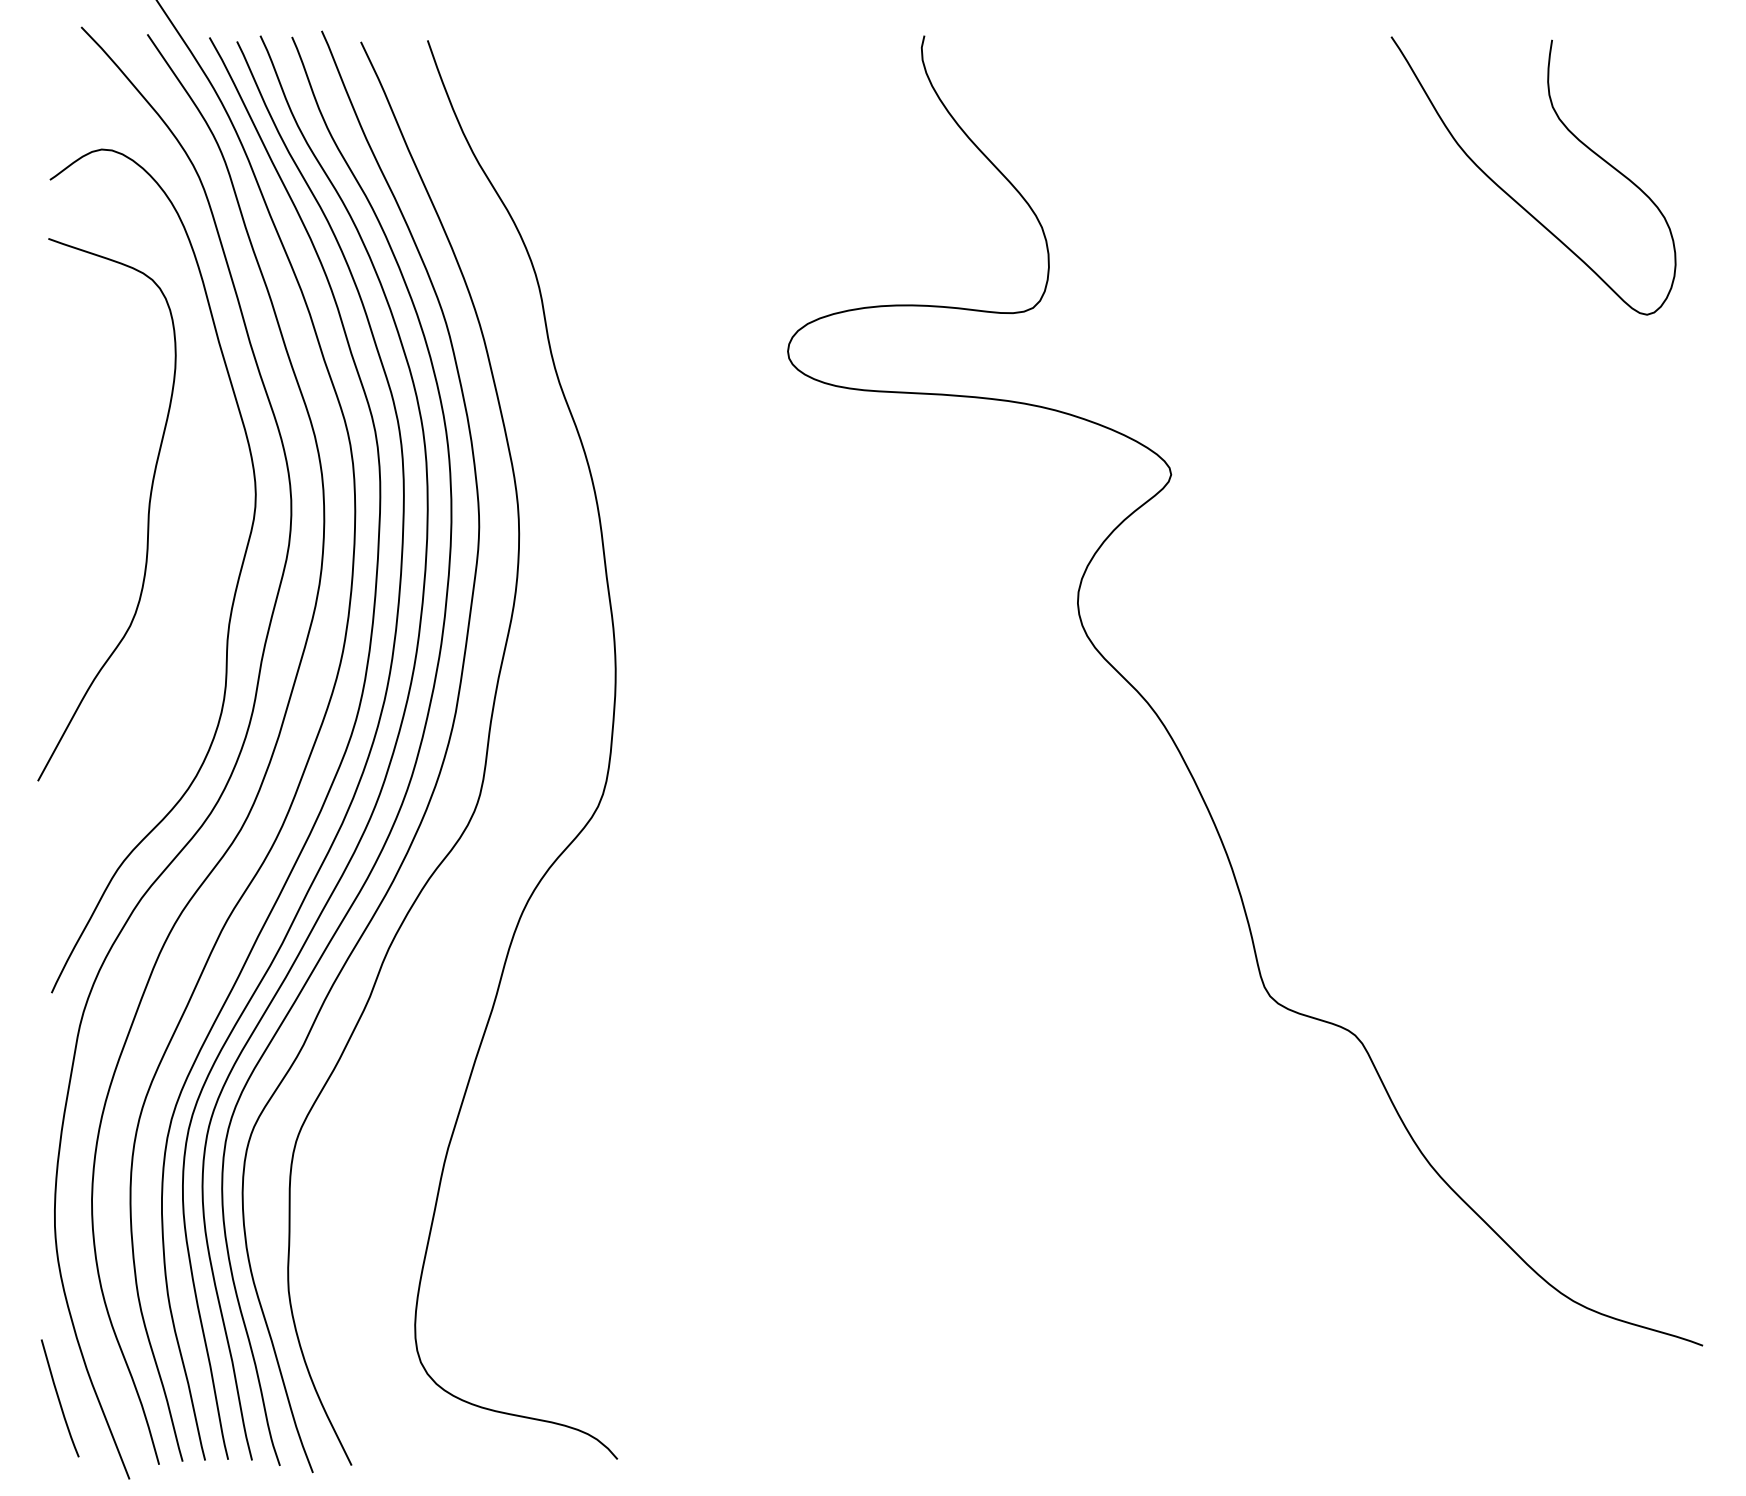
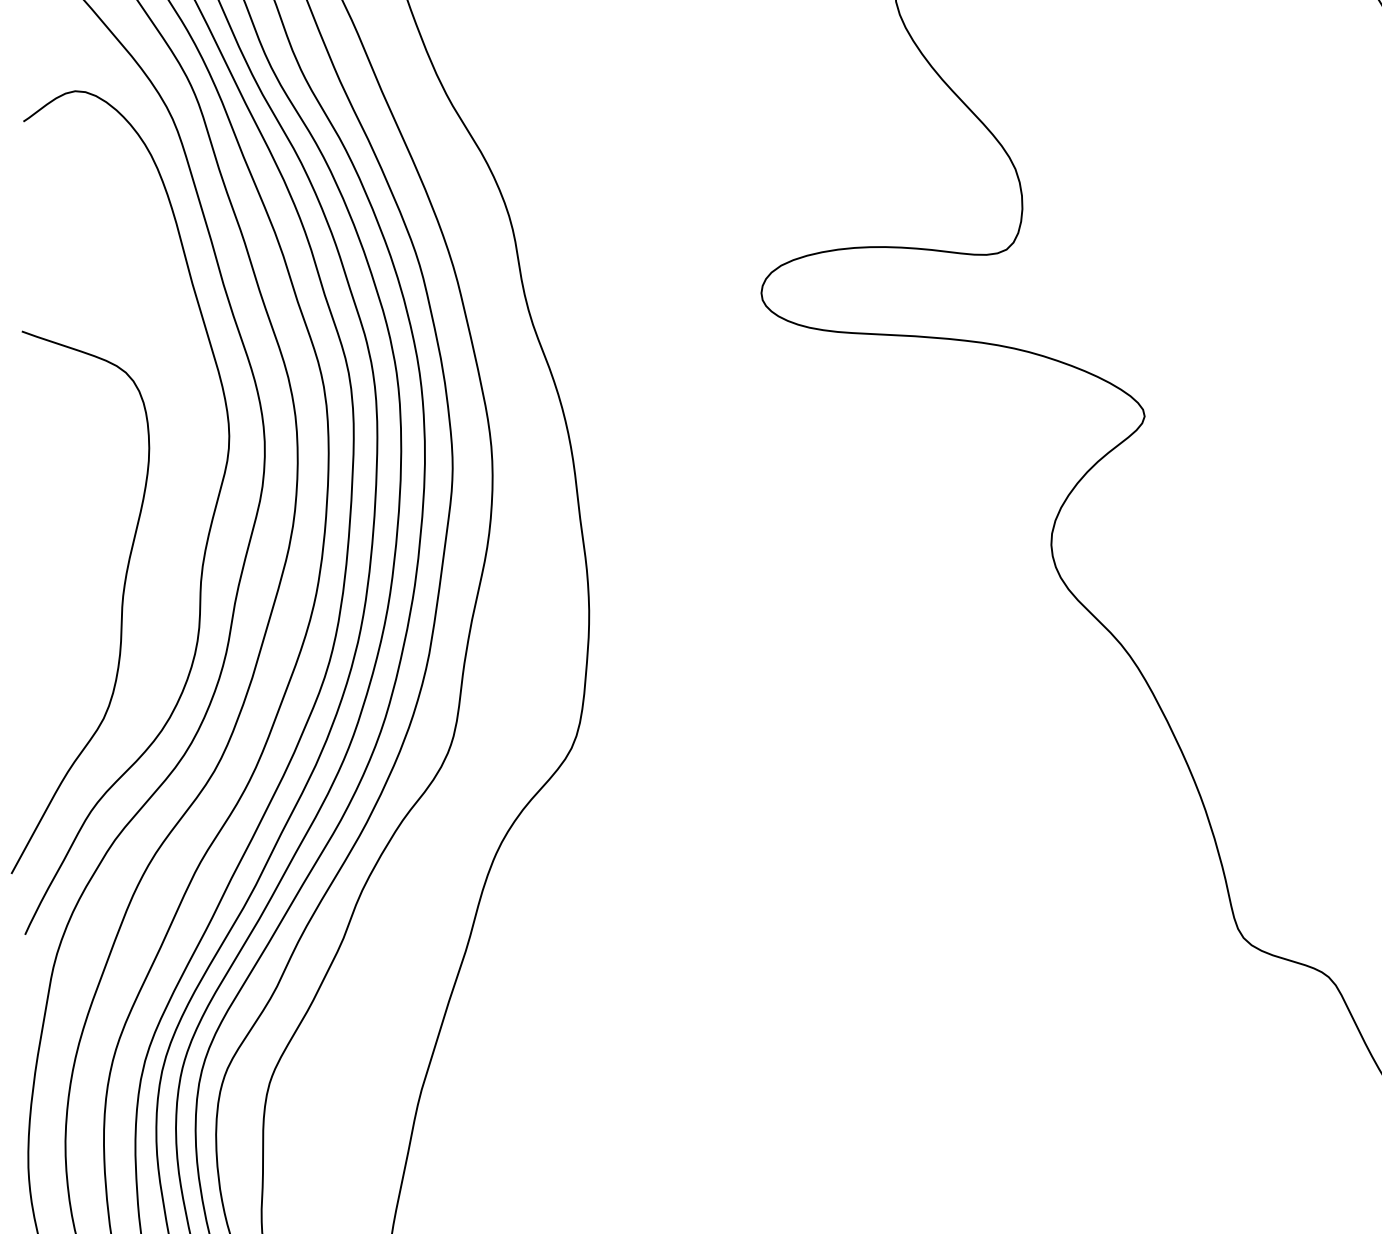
curve: (147, 514) -> (120, 607), moved

